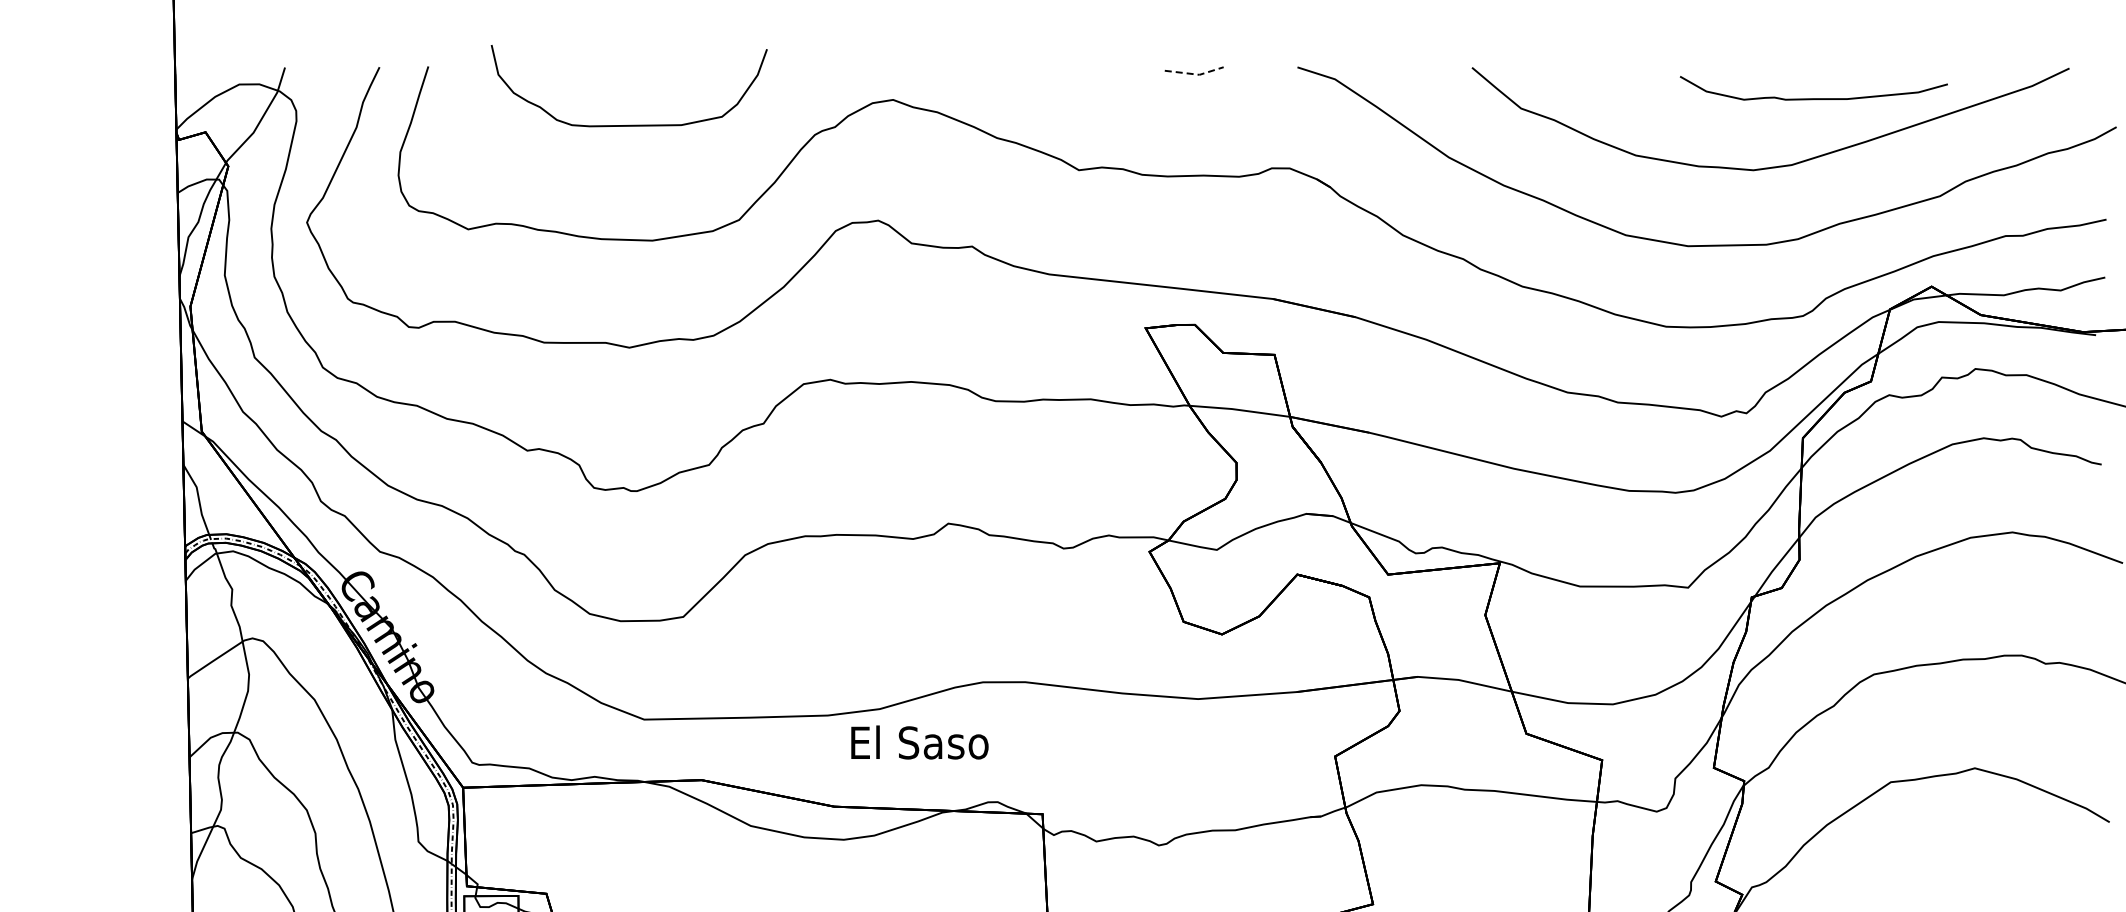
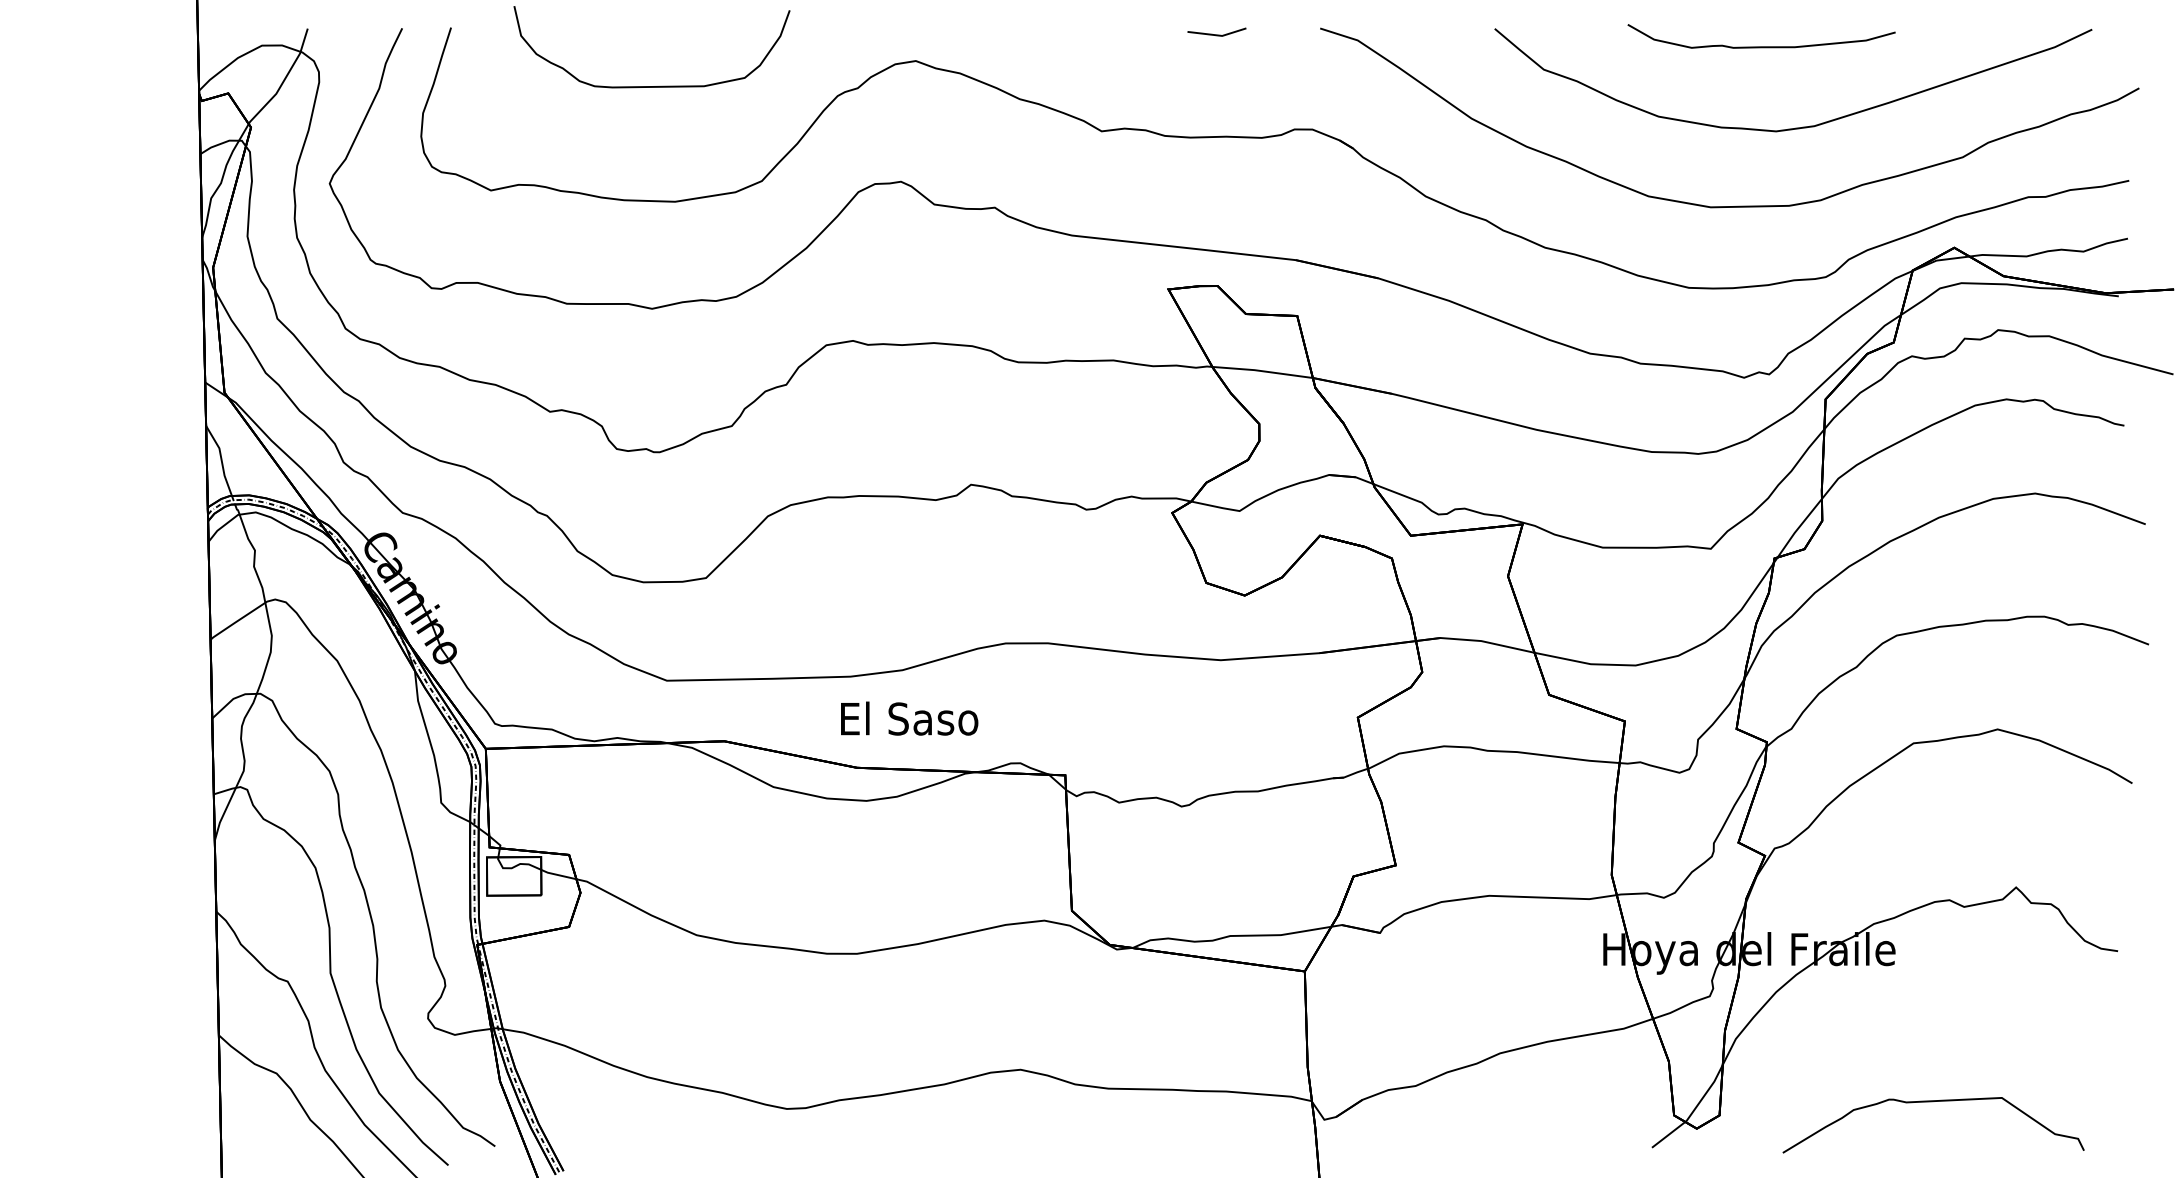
line: (1195, 74) -> (1218, 35), dashed -> solid
curve: (1813, 98) -> (1761, 46), moved
text: (919, 742) -> (909, 718), moved

